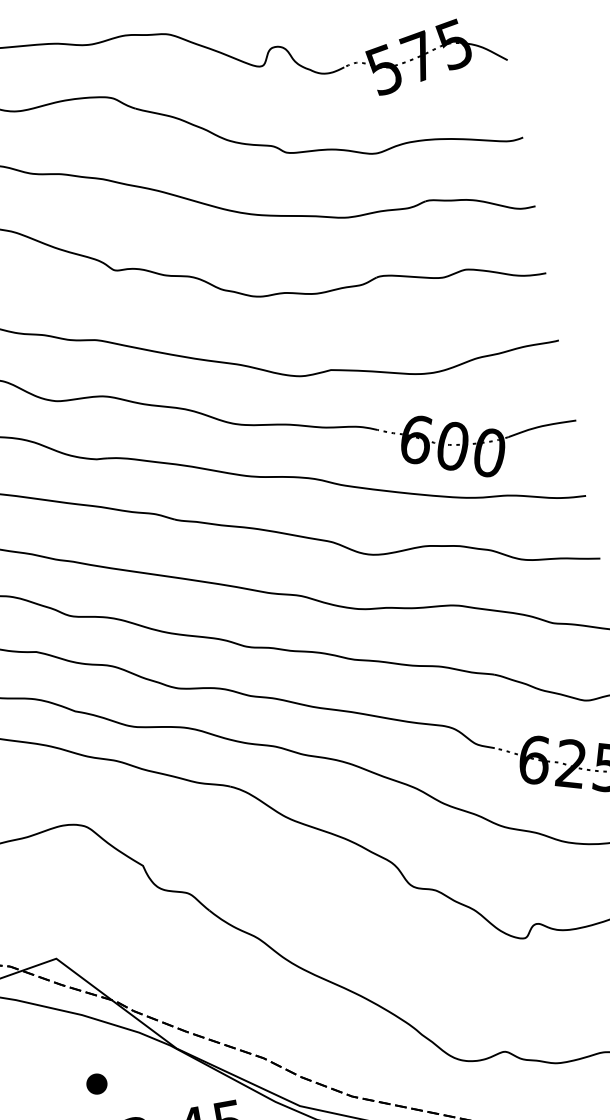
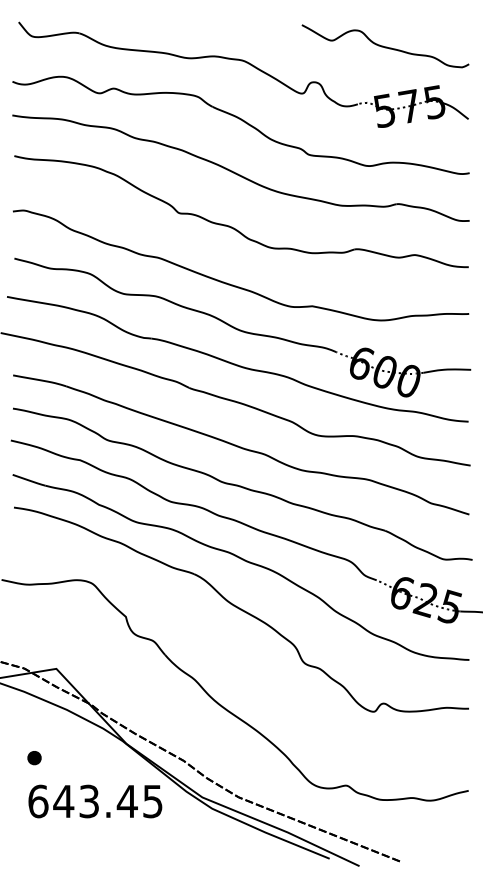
part: (96, 1084) -> (34, 758), moved

